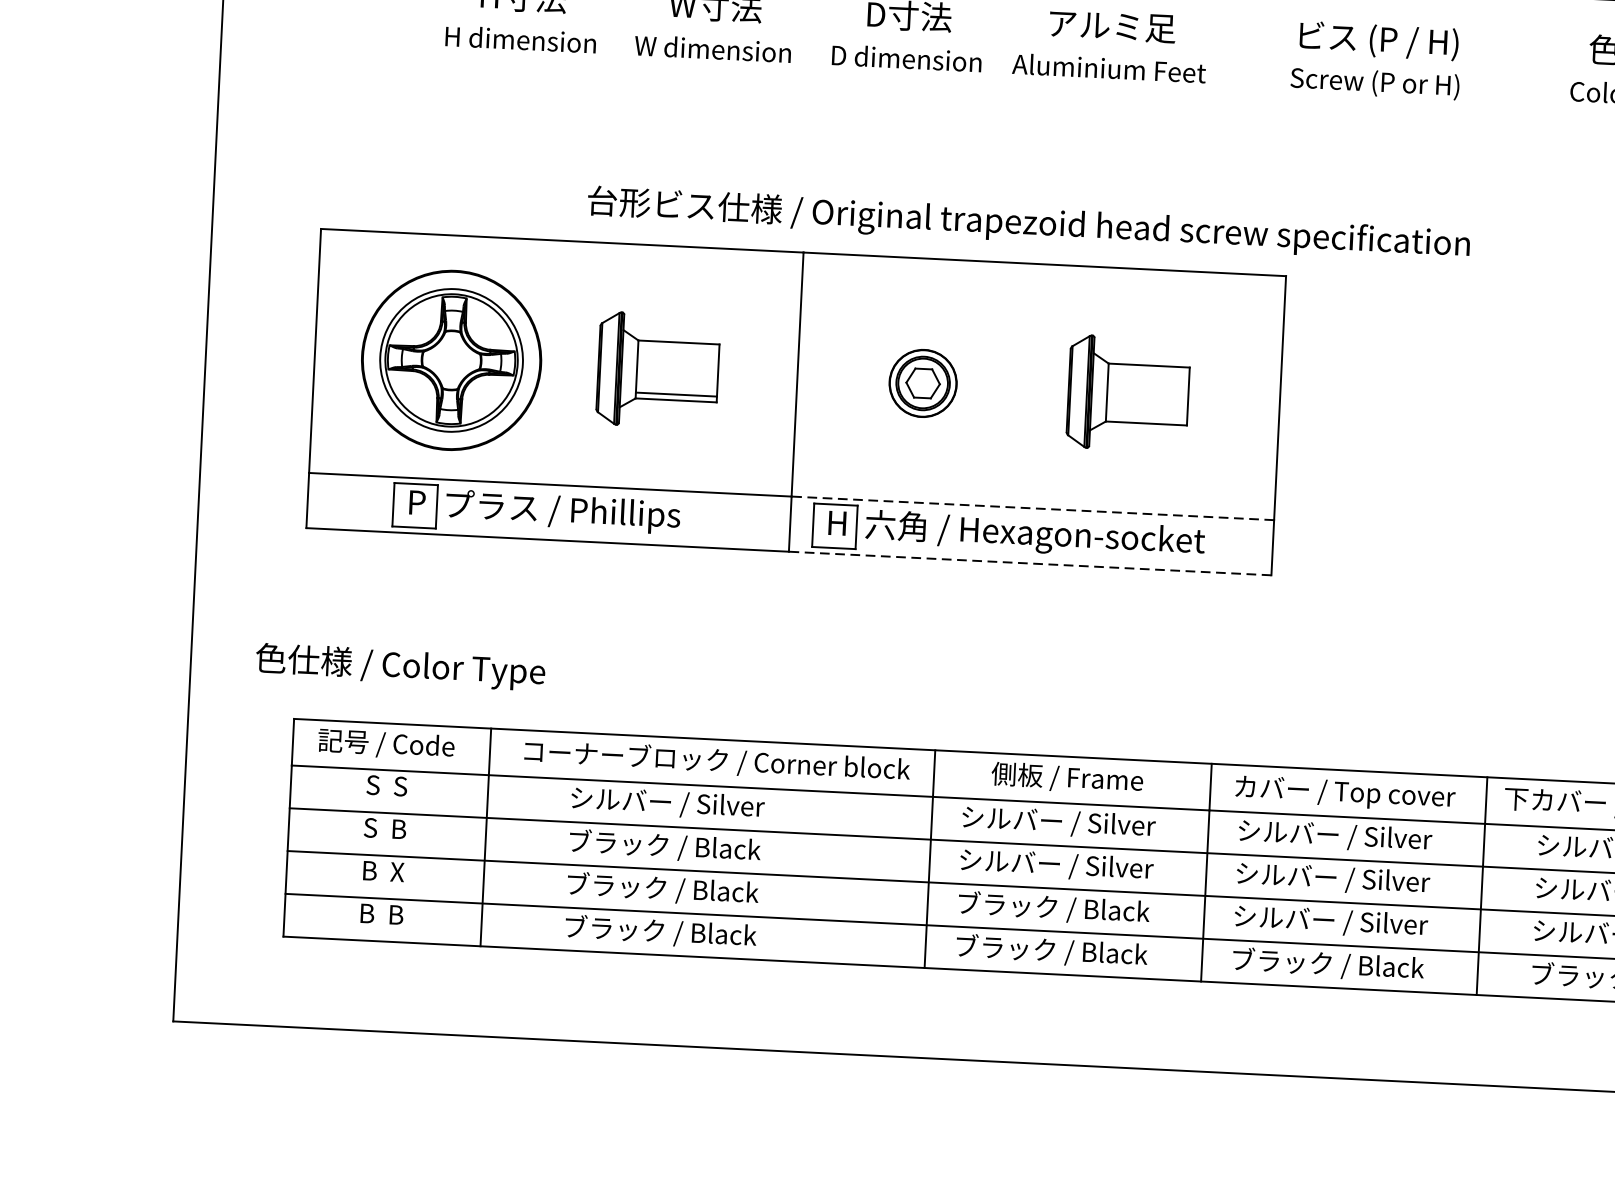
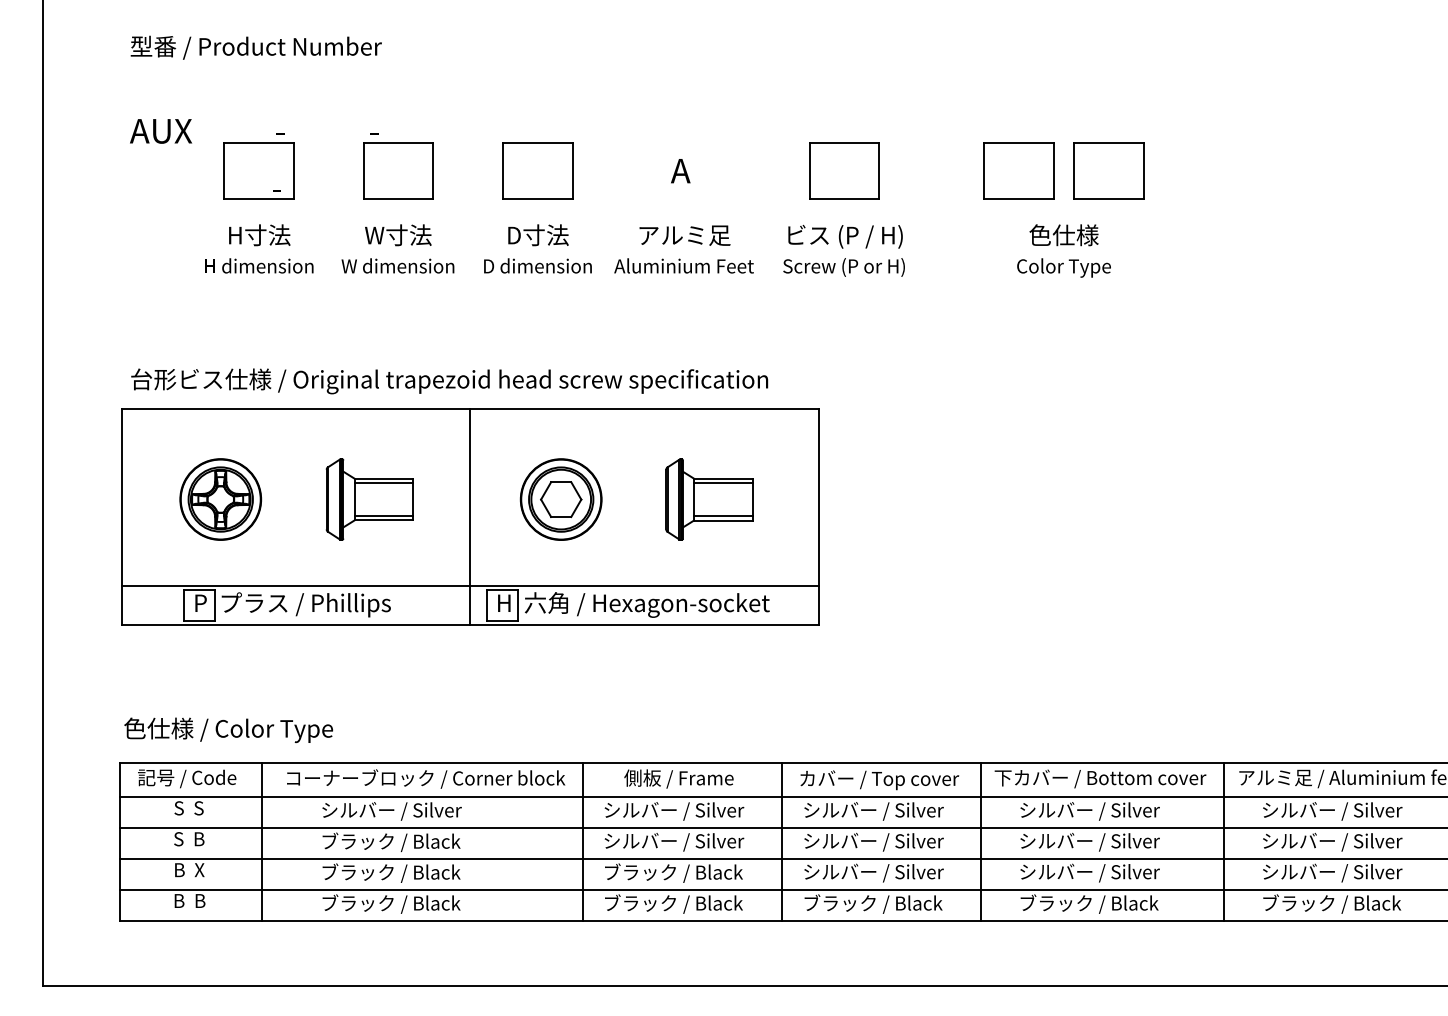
text: (1375, 59) -> (843, 250), moved
text: (1028, 224) -> (449, 381), moved
line: (678, 347) -> (383, 482), added
part: (451, 360) -> (220, 499), size x0.62
line: (1149, 370) -> (723, 482), added
part: (922, 383) -> (560, 499), size x1.67
line: (1146, 417) -> (723, 516), added
line: (1032, 508) -> (644, 585), dashed -> solid
line: (1030, 563) -> (644, 625), dashed -> solid
text: (400, 667) -> (228, 730), moved

